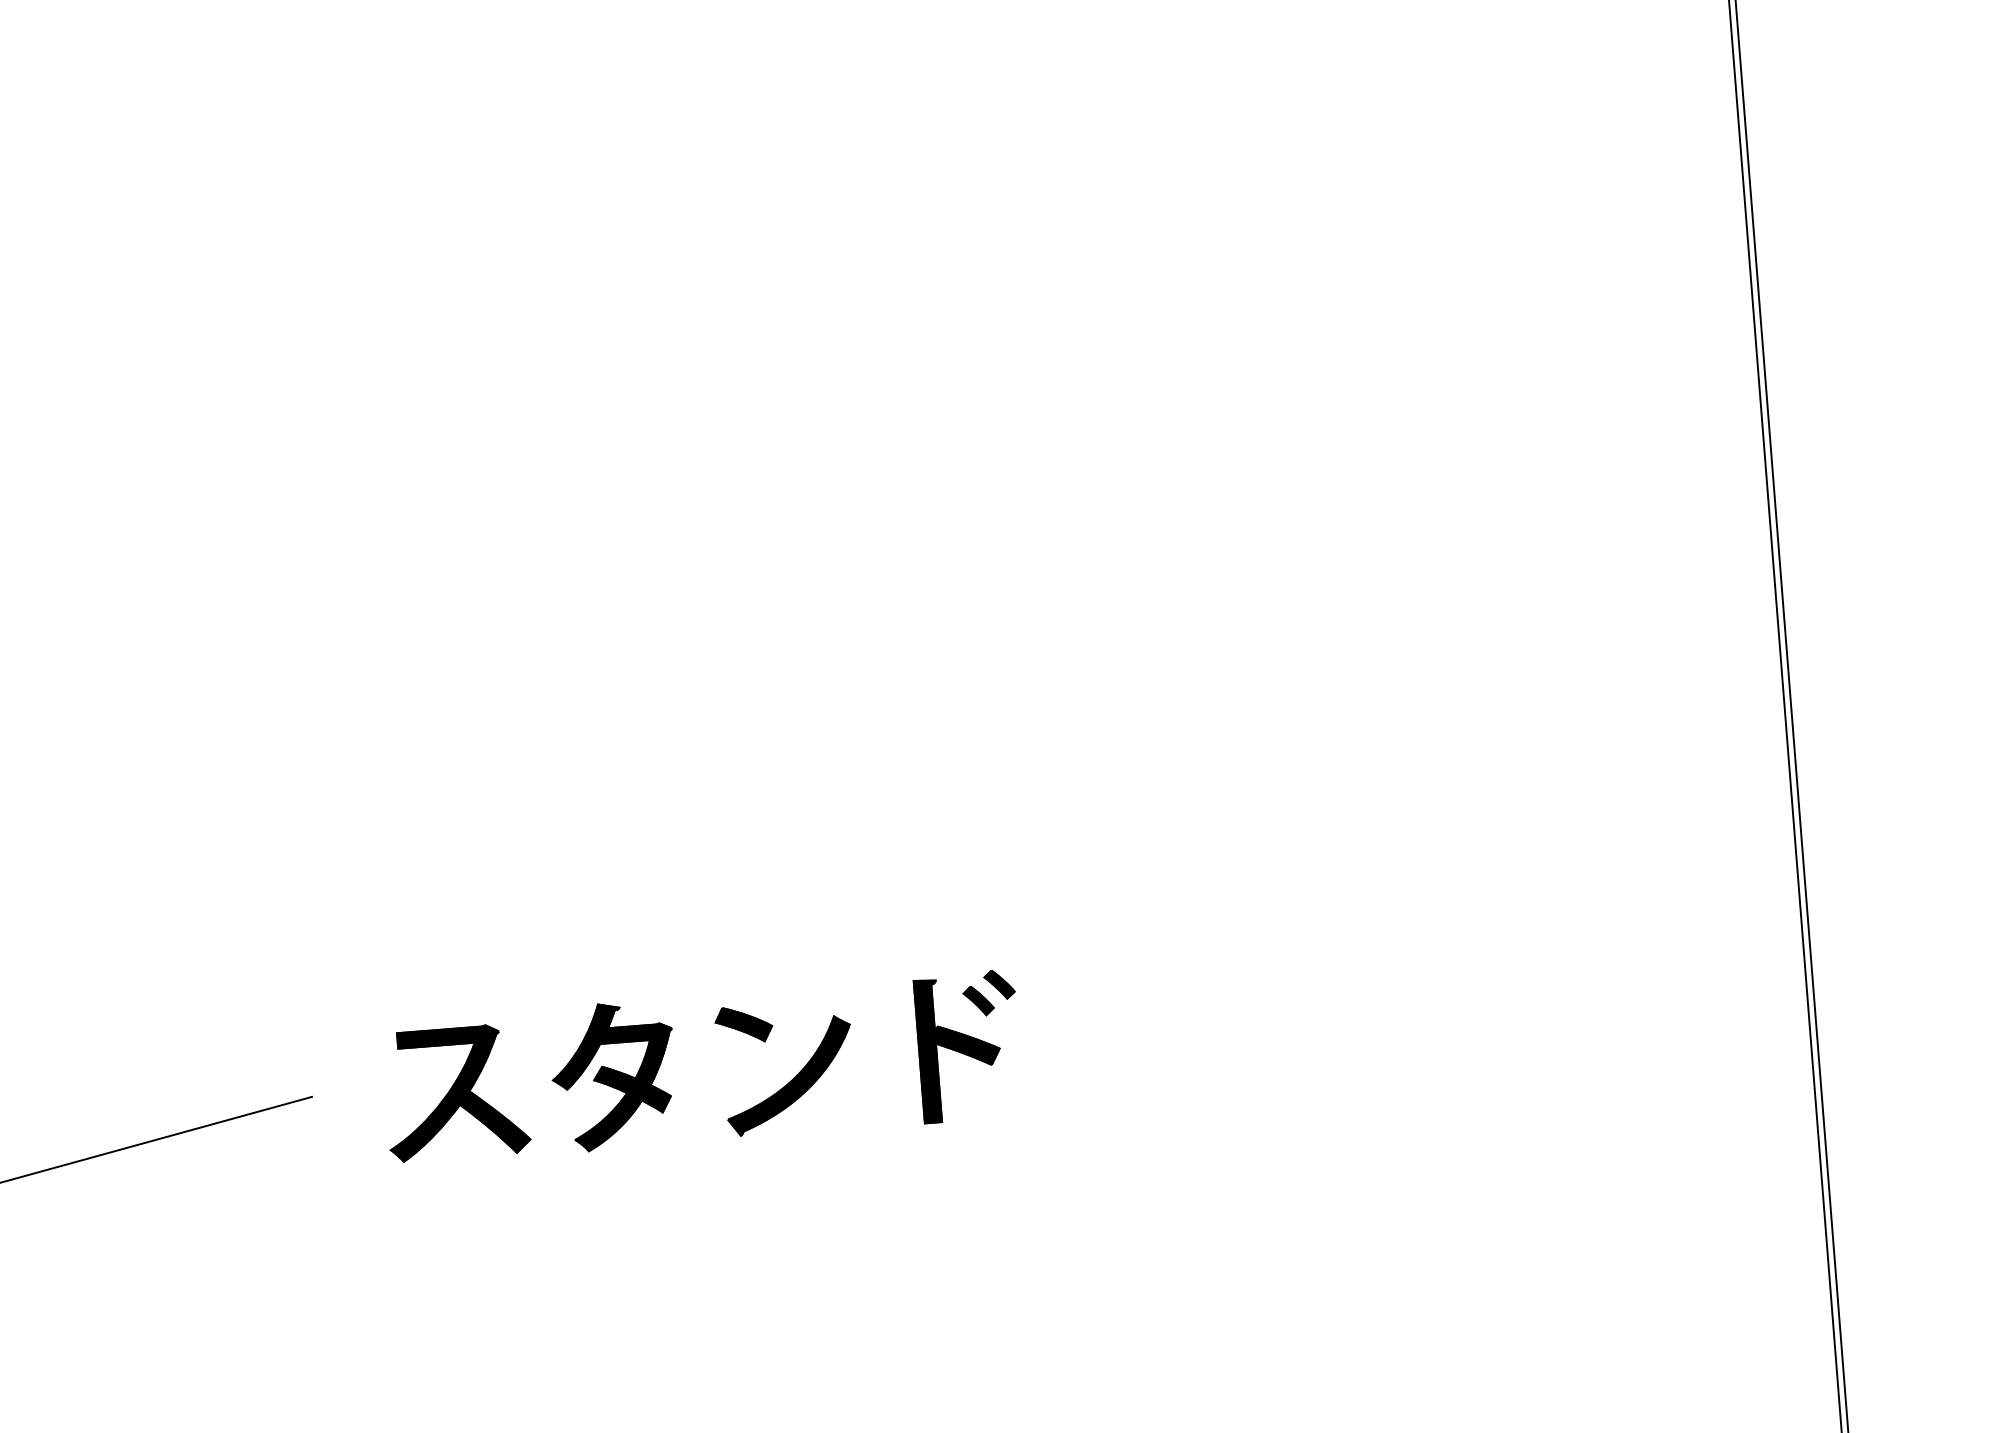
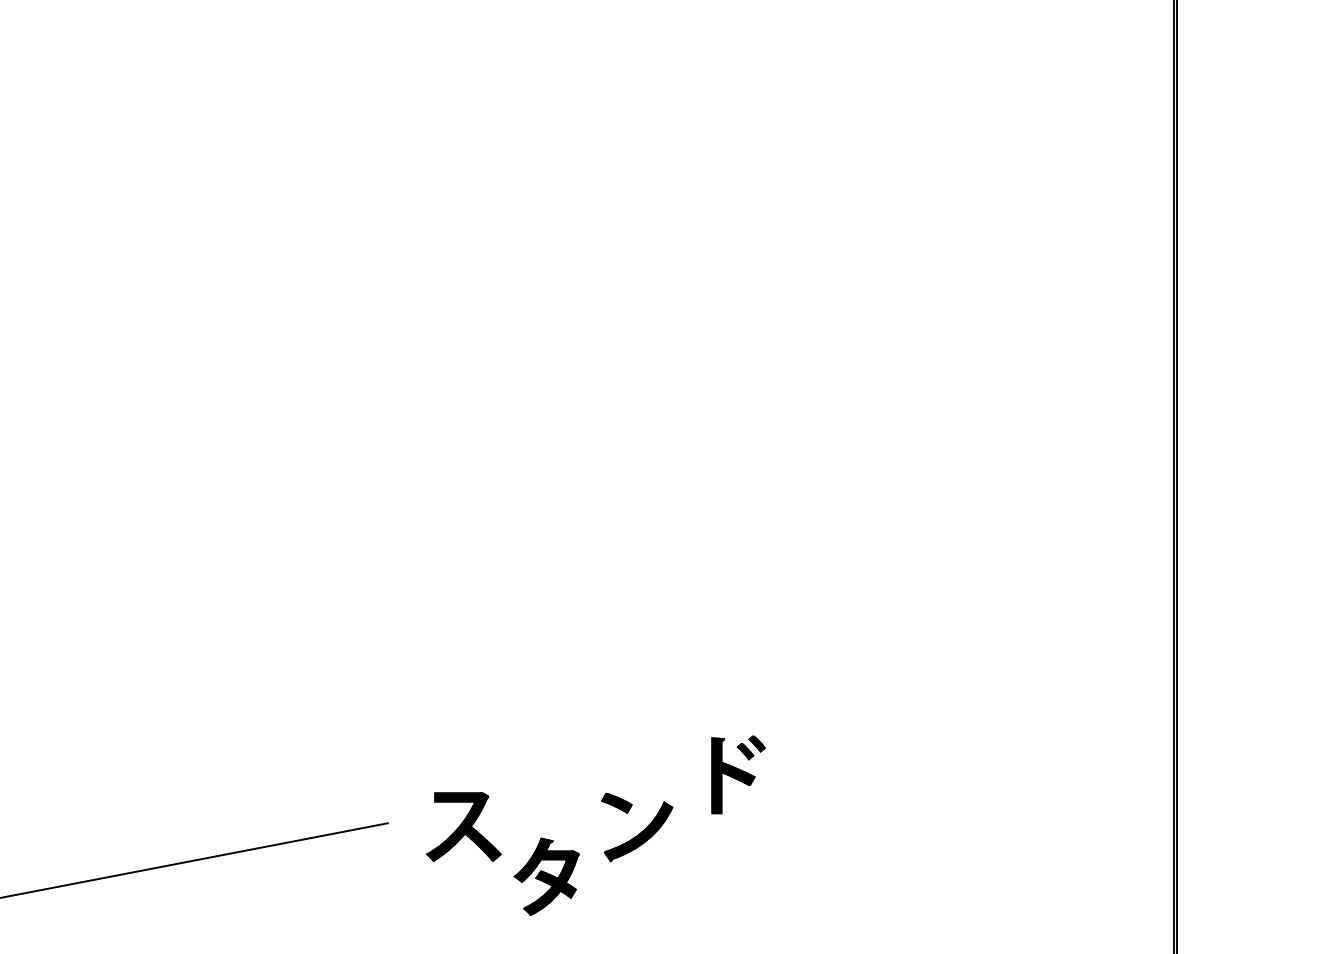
part: (968, 1045) -> (738, 774), moved
part: (613, 1075) -> (546, 876), moved

